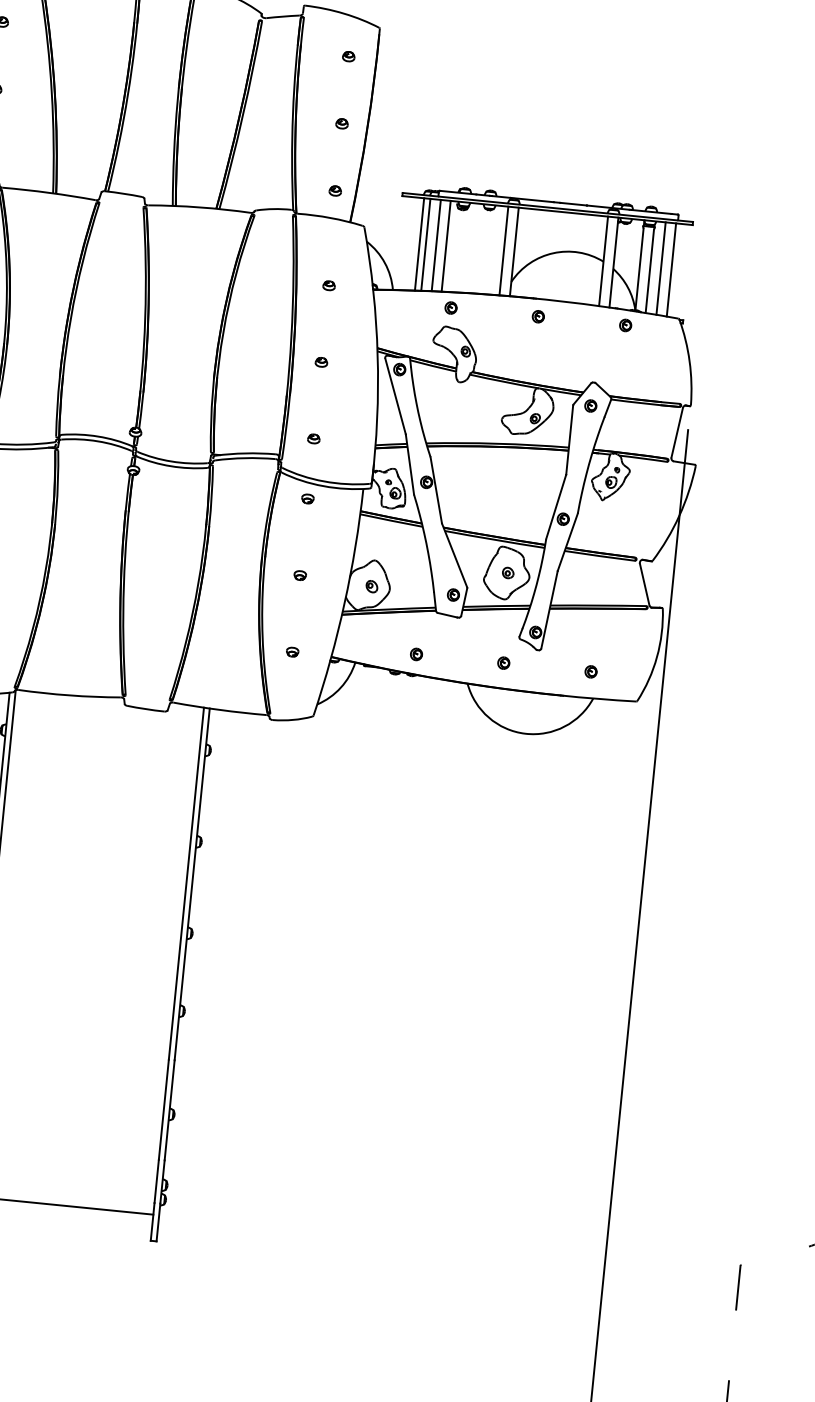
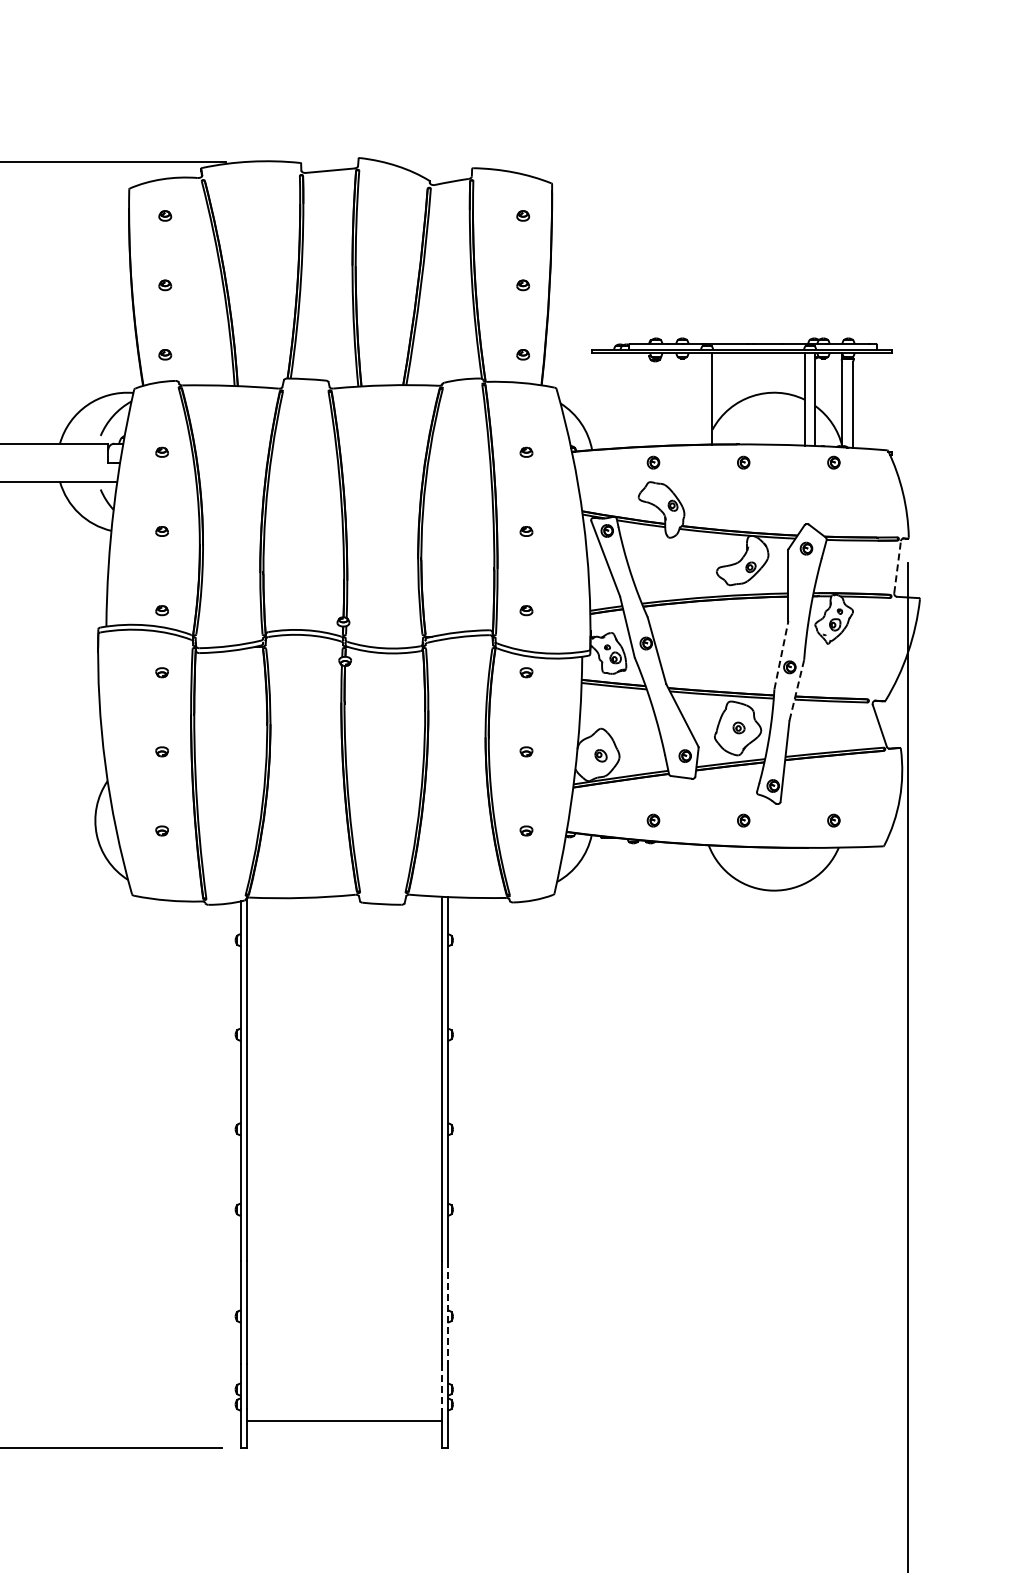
line: (419, 244) -> (614, 400), removed
line: (426, 244) -> (621, 400), removed
line: (435, 245) -> (631, 400), removed
line: (446, 245) -> (642, 399), removed
line: (503, 250) -> (701, 398), removed
line: (661, 268) -> (864, 400), removed
line: (671, 270) -> (875, 401), removed
line: (677, 432) -> (897, 566), solid -> dashed
line: (556, 506) -> (781, 655), solid -> dashed
line: (567, 542) -> (796, 690), solid -> dashed
line: (169, 1110) -> (447, 1312), solid -> dashed
line: (156, 1181) -> (441, 1386), solid -> dashed

